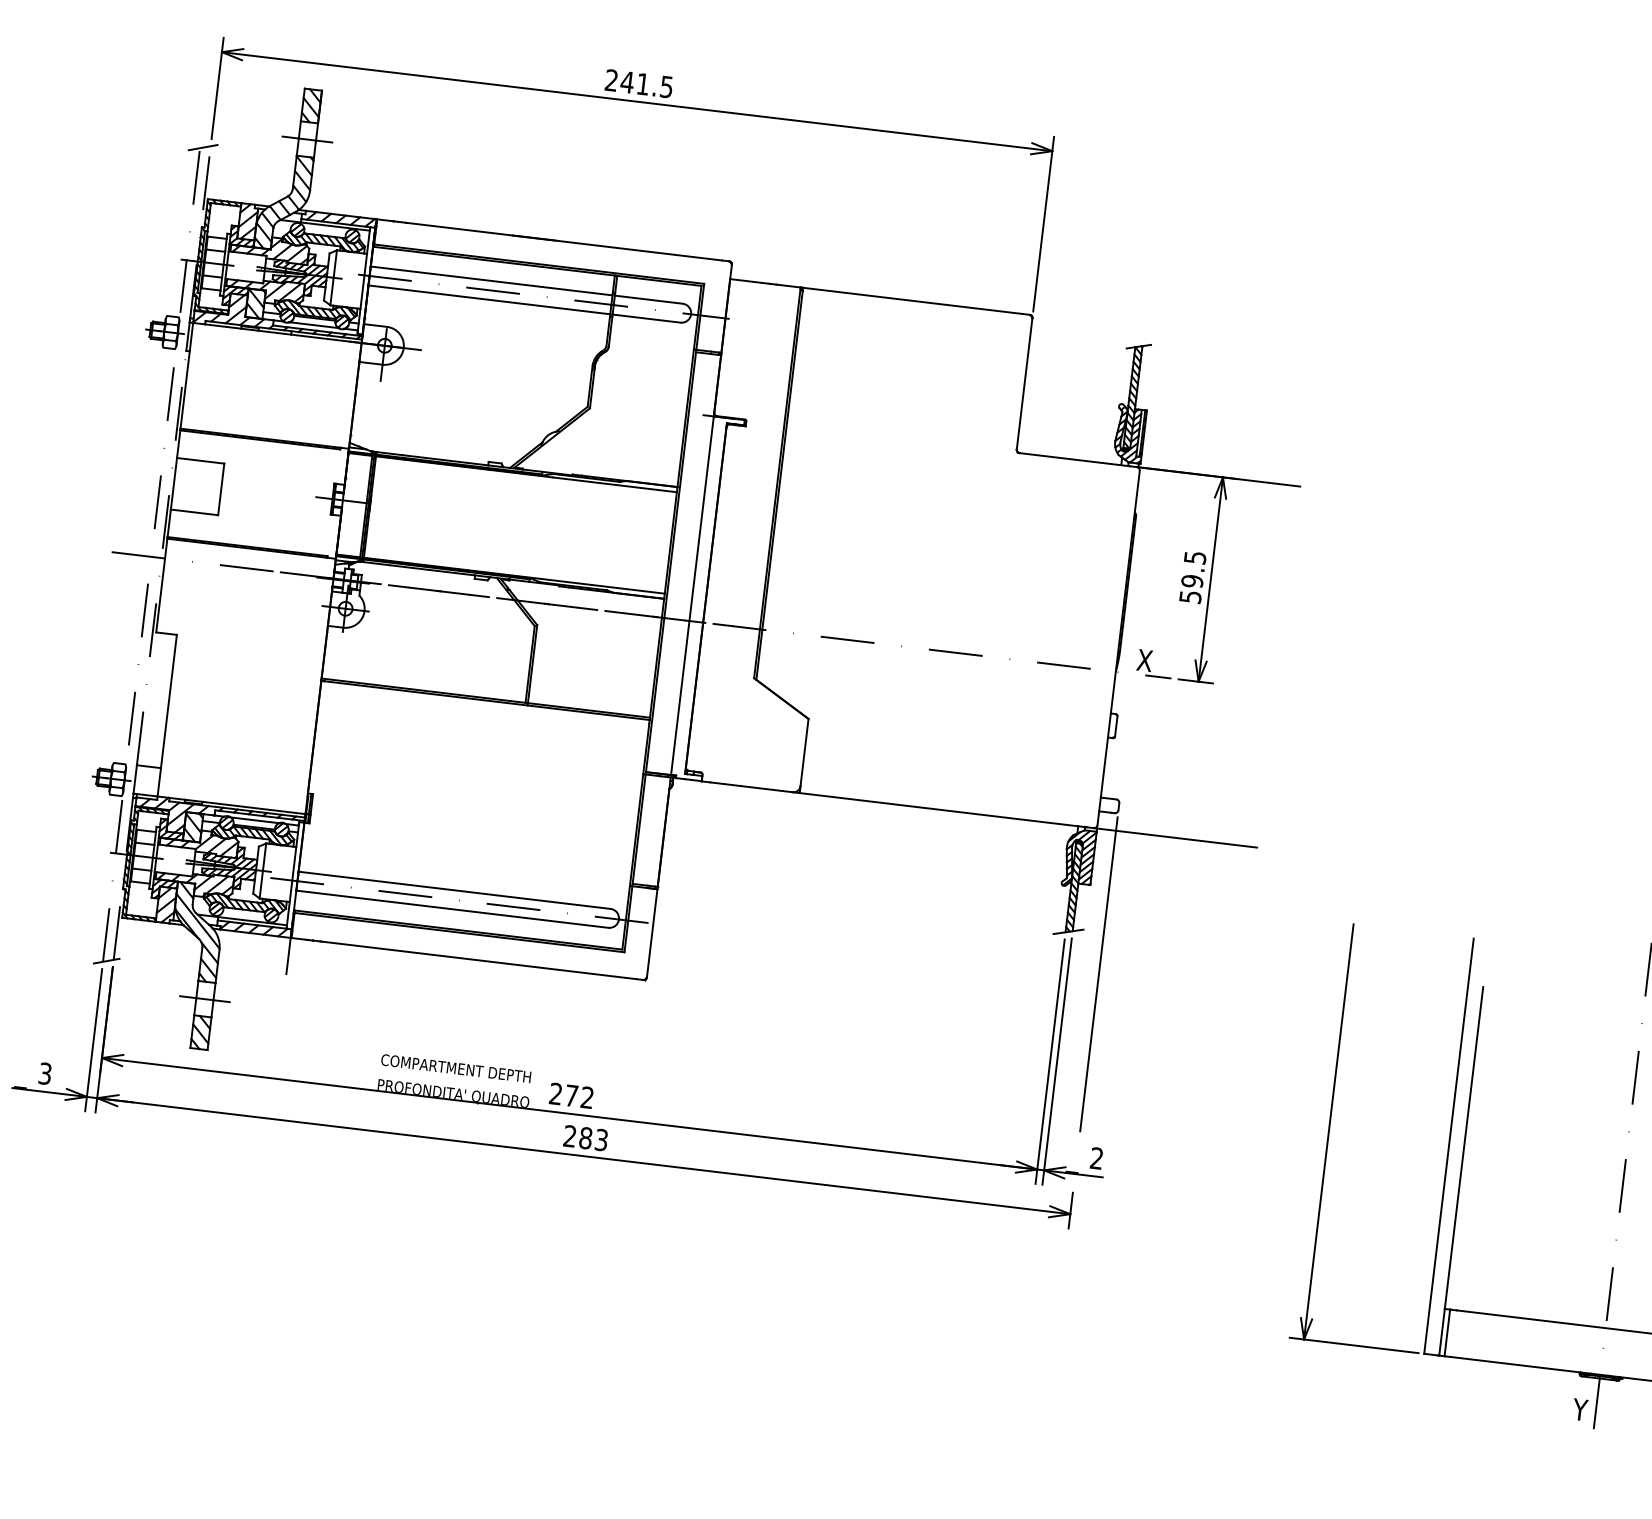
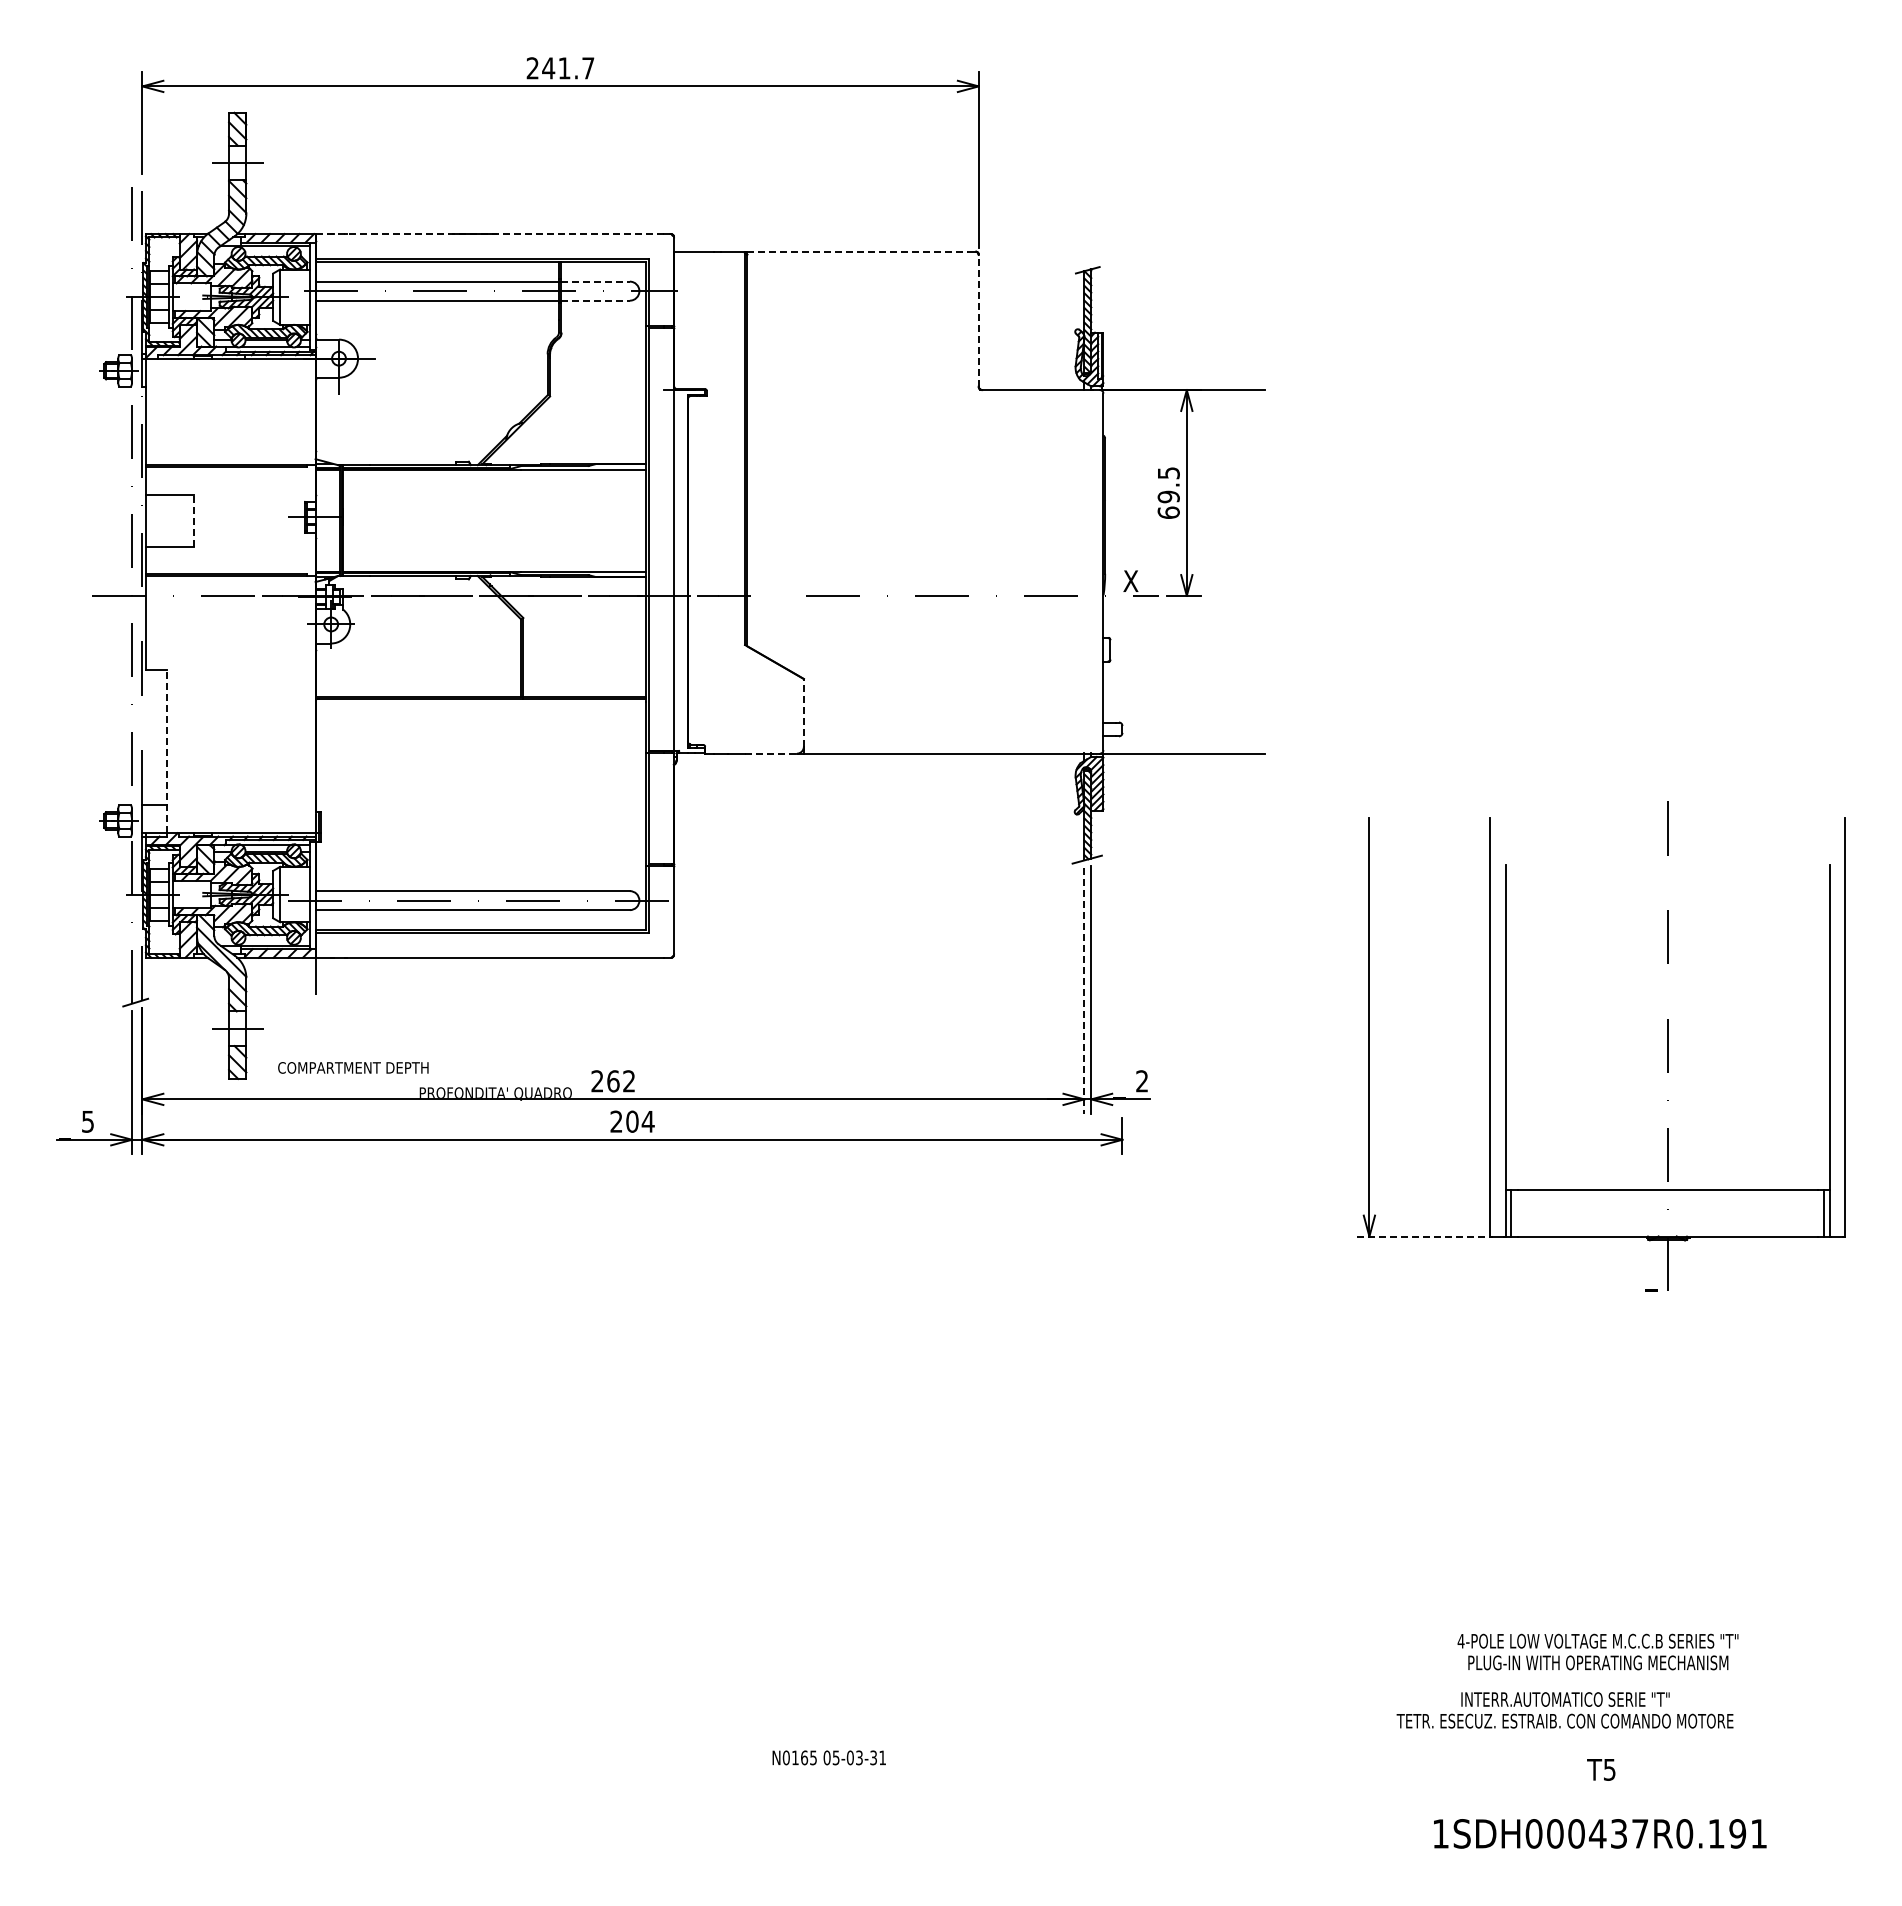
text: (666, 87) -> (588, 68), 241.5 -> 241.7
line: (203, 147) -> (135, 183), removed
line: (549, 240) -> (490, 234), solid -> dashed
line: (649, 299) -> (596, 281), solid -> dashed
line: (913, 300) -> (858, 251), solid -> dashed
line: (647, 318) -> (596, 300), solid -> dashed
line: (1024, 383) -> (978, 320), solid -> dashed
line: (221, 489) -> (193, 520), solid -> dashed
text: (1190, 596) -> (1168, 512), 59.5 -> 69.5
line: (167, 715) -> (166, 751), solid -> dashed
line: (804, 752) -> (803, 712), solid -> dashed
line: (766, 788) -> (770, 753), solid -> dashed
line: (1098, 974) -> (1122, 898), removed
line: (1050, 1062) -> (1084, 991), solid -> dashed
text: (456, 1068) -> (353, 1067), moved
text: (44, 1073) -> (87, 1121), 3 -> 5
text: (571, 1096) -> (613, 1081), 272 -> 262
text: (593, 1138) -> (640, 1121), 283 -> 204
line: (1353, 1345) -> (1419, 1236), solid -> dashed
text: (1579, 1412) -> (1651, 1276), Y -> _

